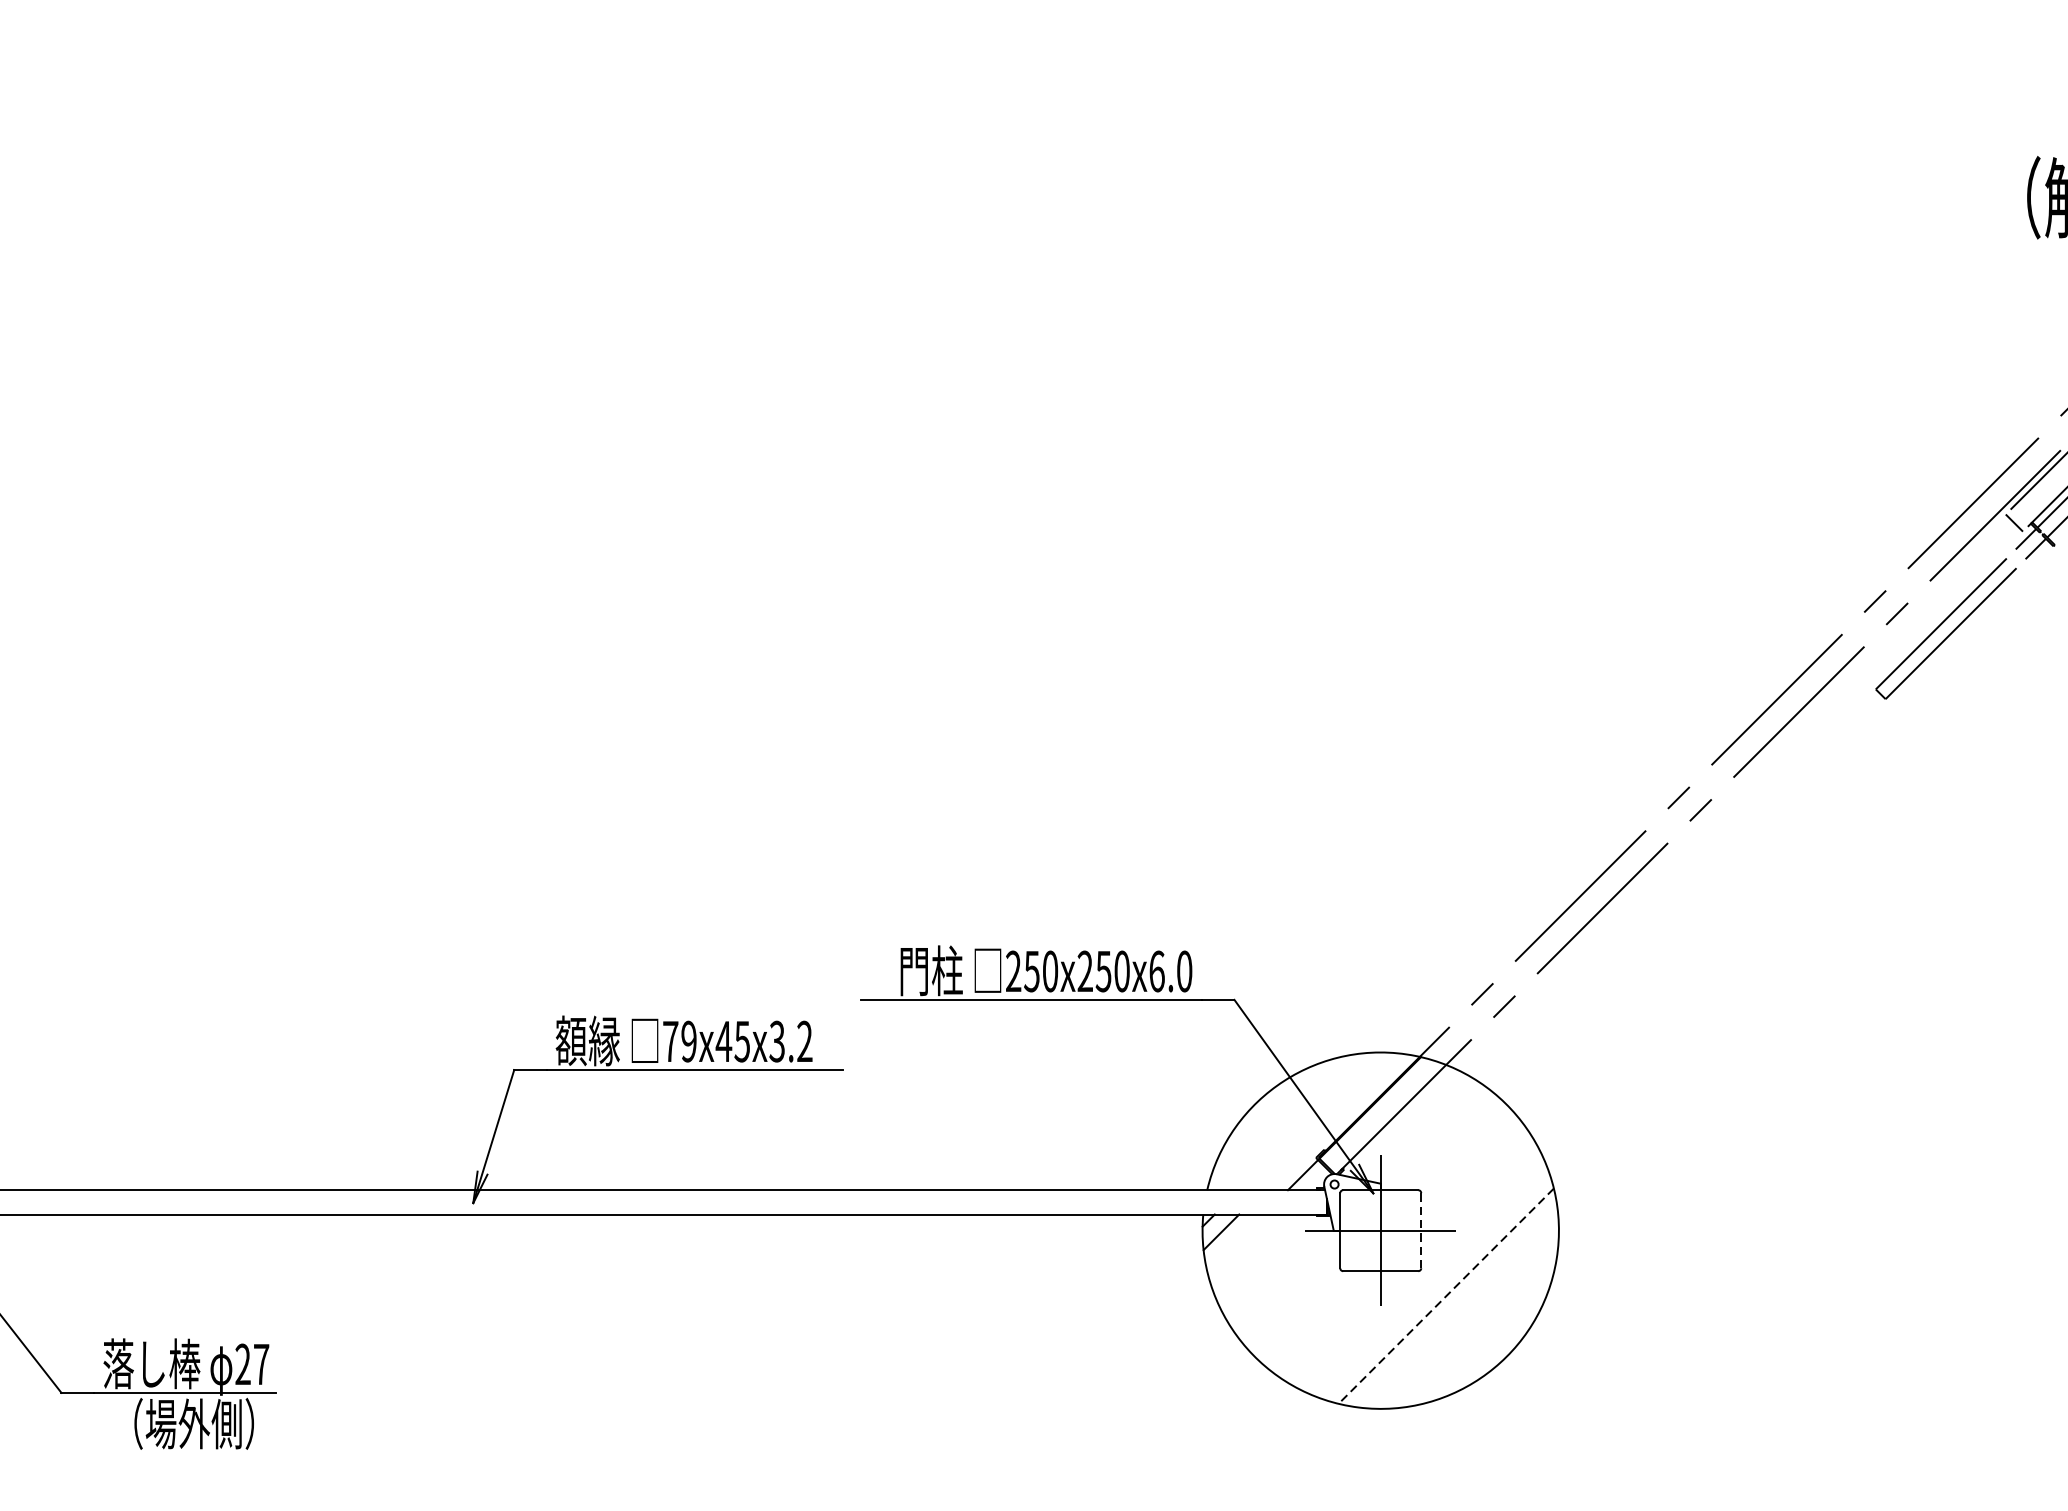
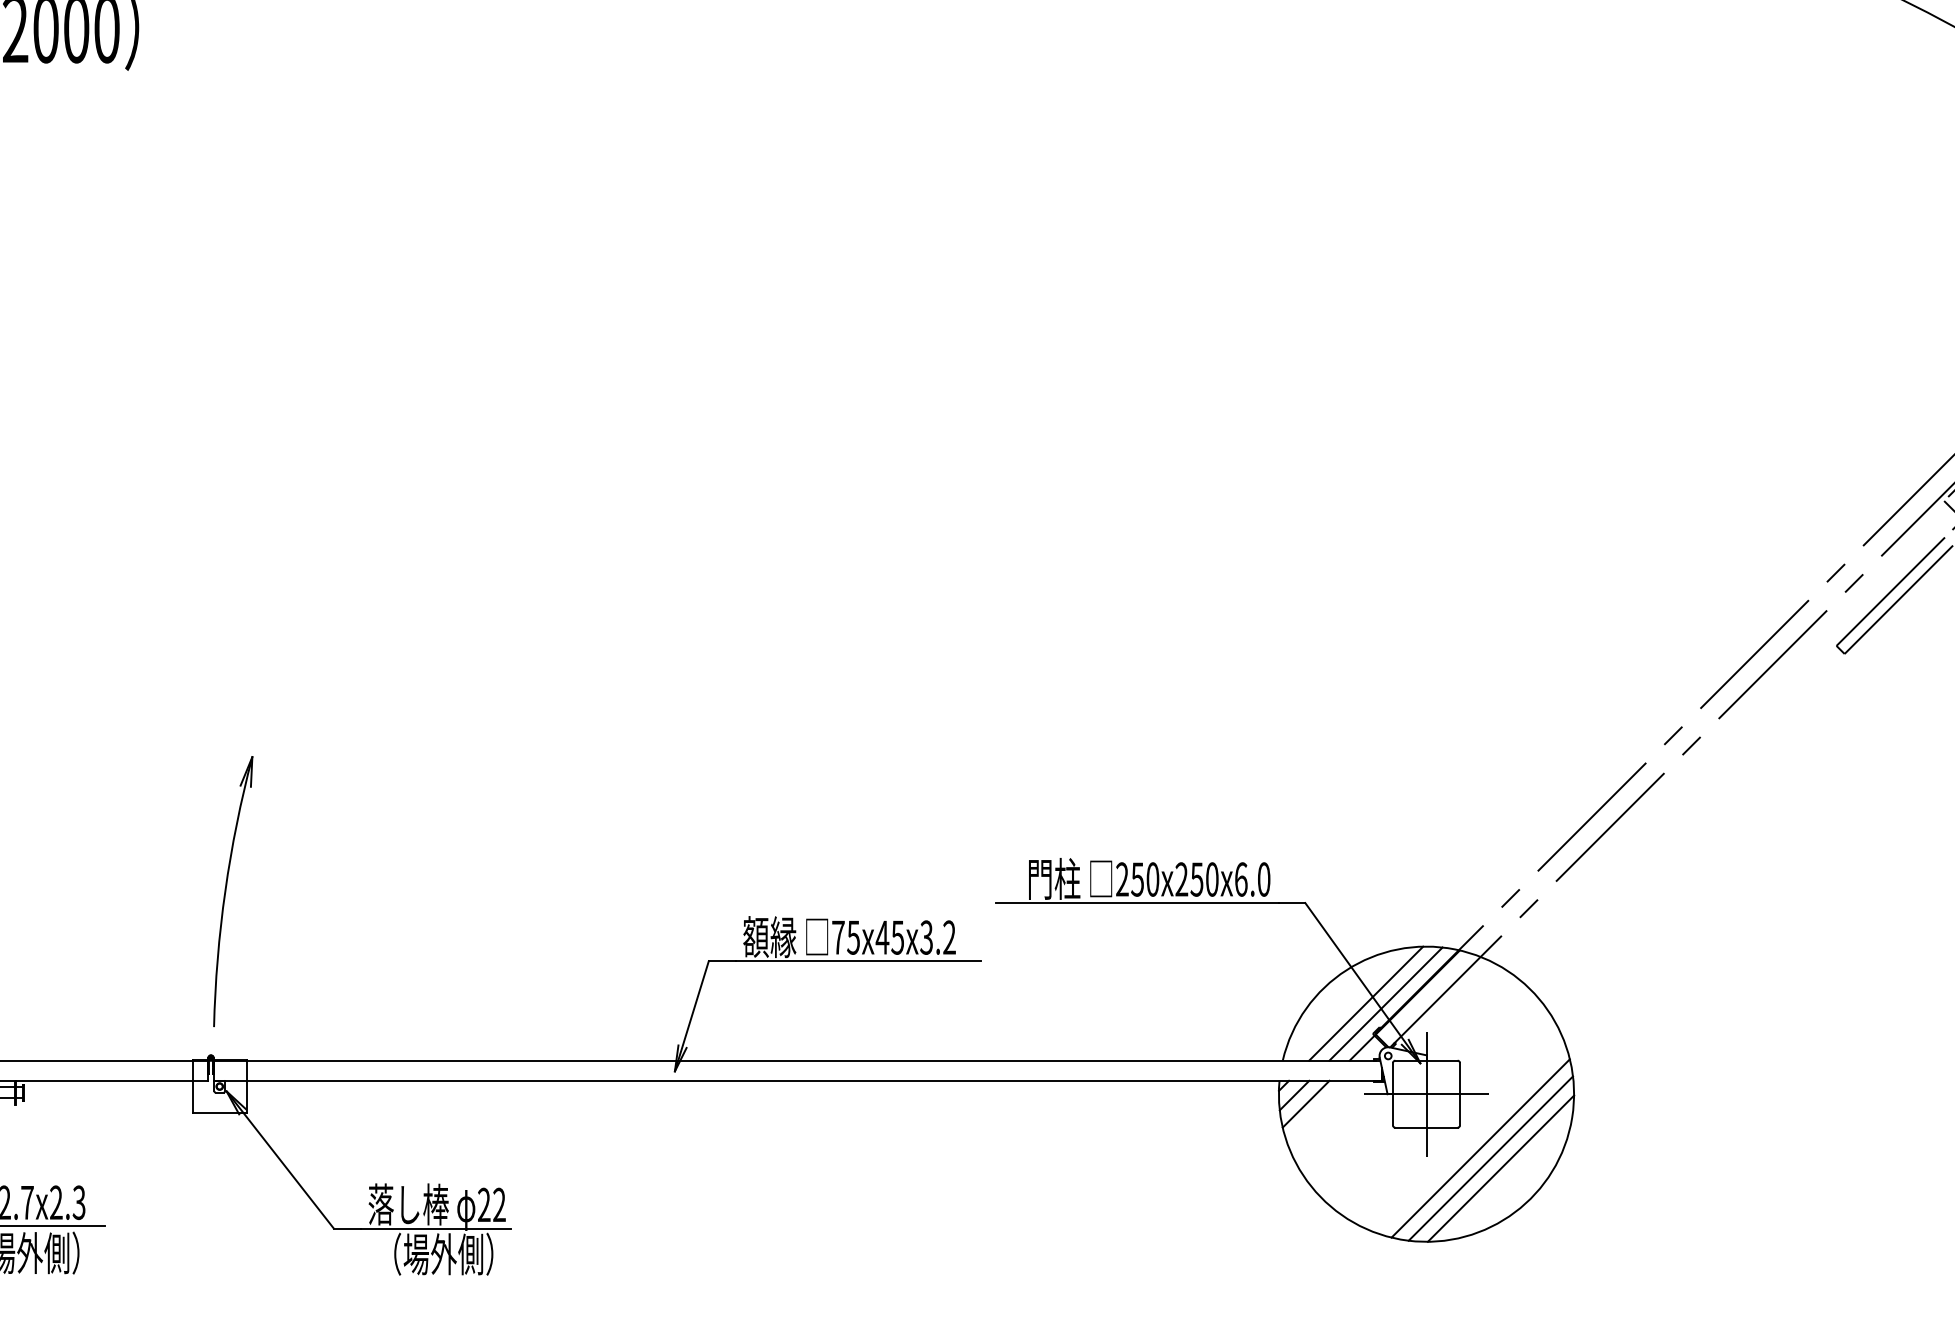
text: (688, 1041) -> (853, 937), 79x45x3.2 -> 75x45x3.2
line: (1308, 1121) -> (1366, 1003), added
line: (1331, 1121) -> (1385, 1003), added
line: (1421, 1229) -> (1460, 1093), dashed -> solid
line: (1234, 1241) -> (1305, 1103), added
line: (1445, 1296) -> (1480, 1148), dashed -> solid
line: (1458, 1308) -> (1490, 1158), added
line: (1470, 1320) -> (1500, 1168), added
text: (261, 1363) -> (499, 1204), 27 -> 22

